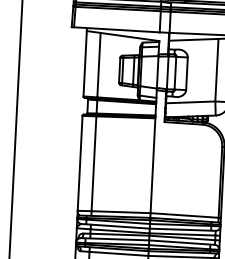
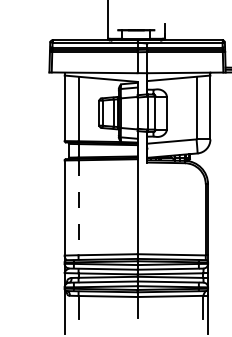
line: (93, 164) -> (78, 208), solid -> dashed

